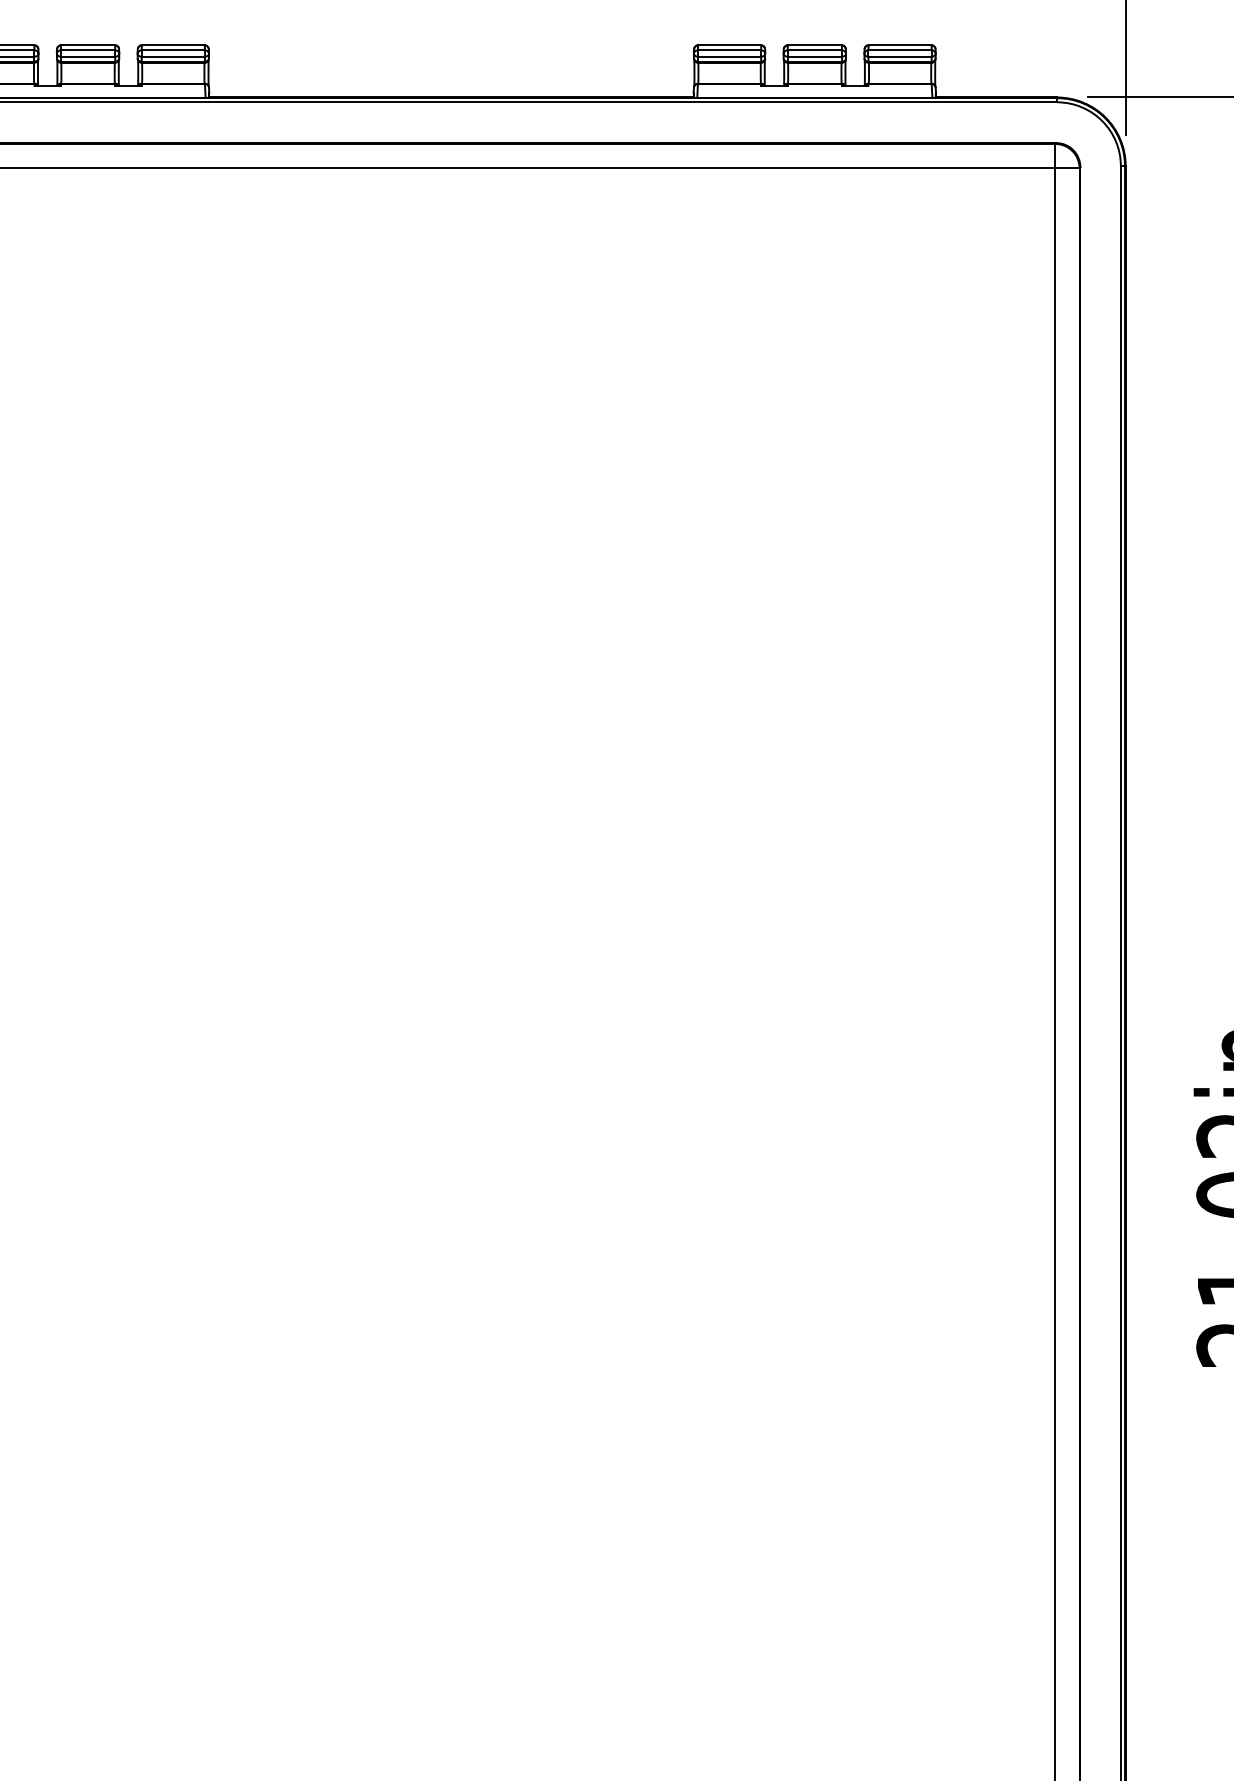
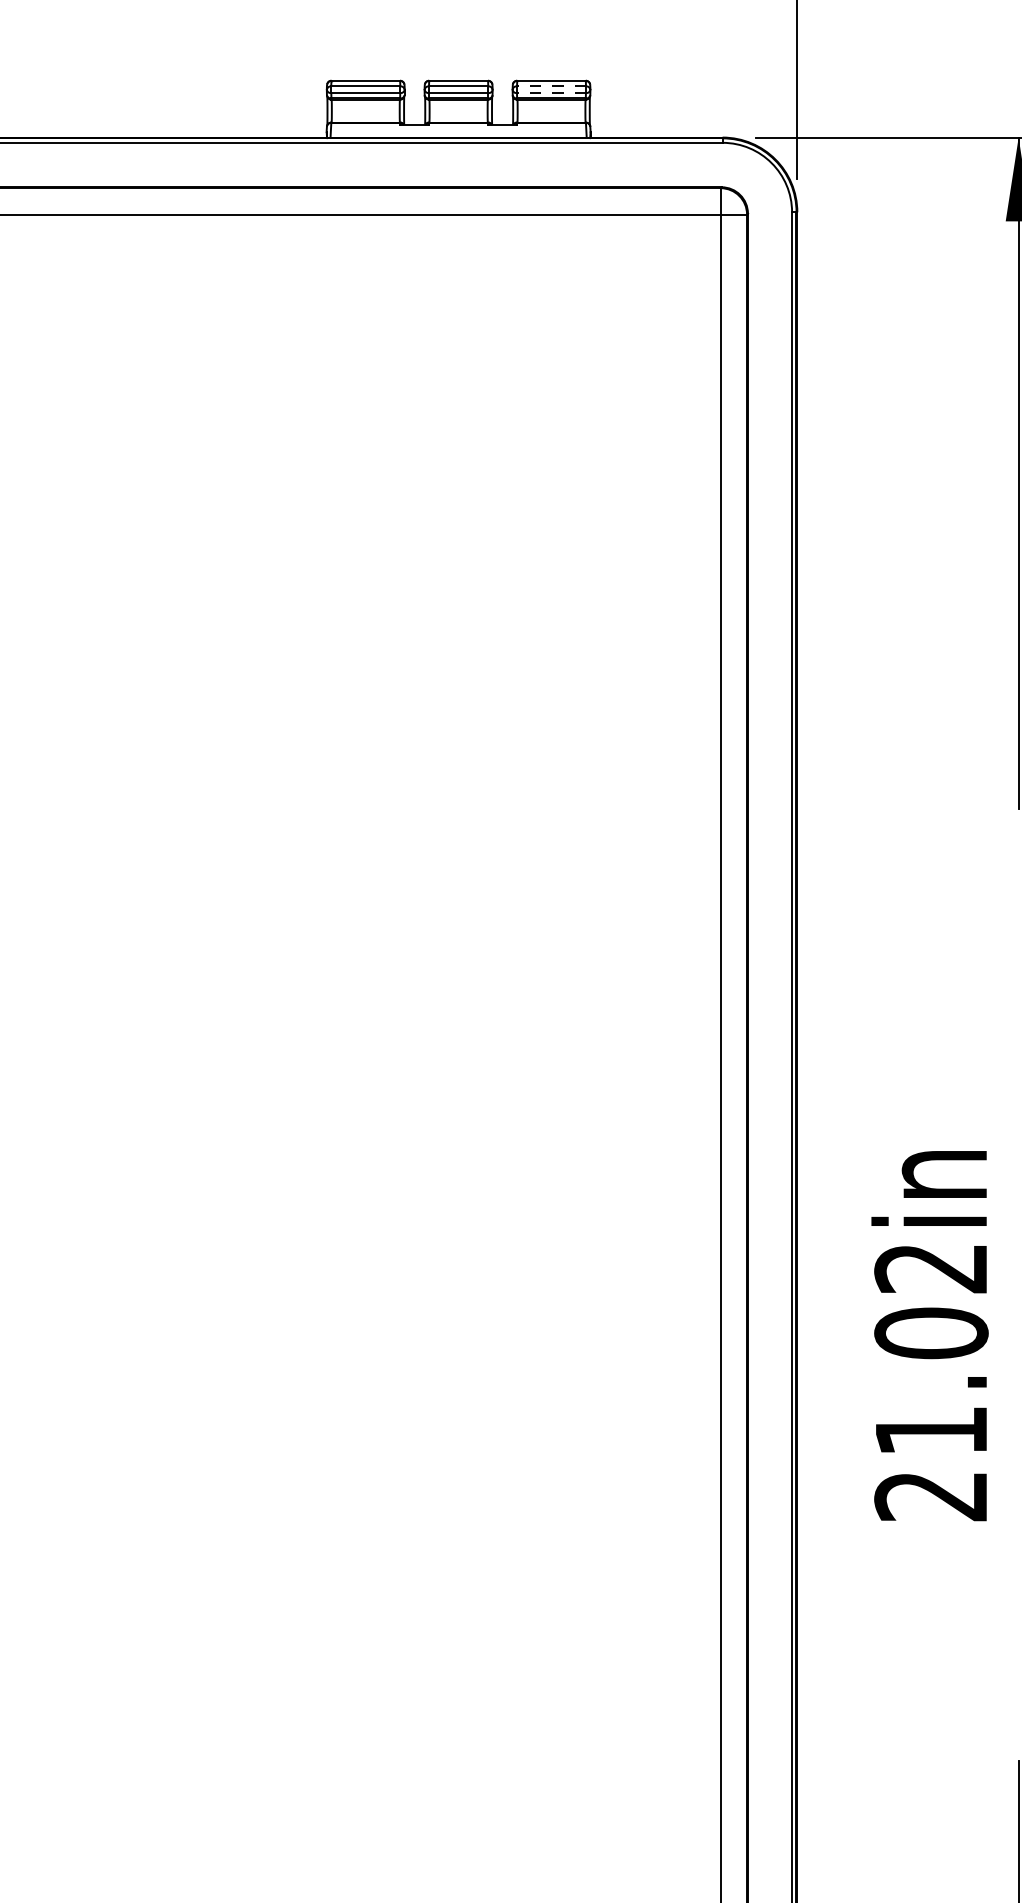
line: (900, 50) -> (551, 86), solid -> dashed
line: (900, 56) -> (551, 92), solid -> dashed

